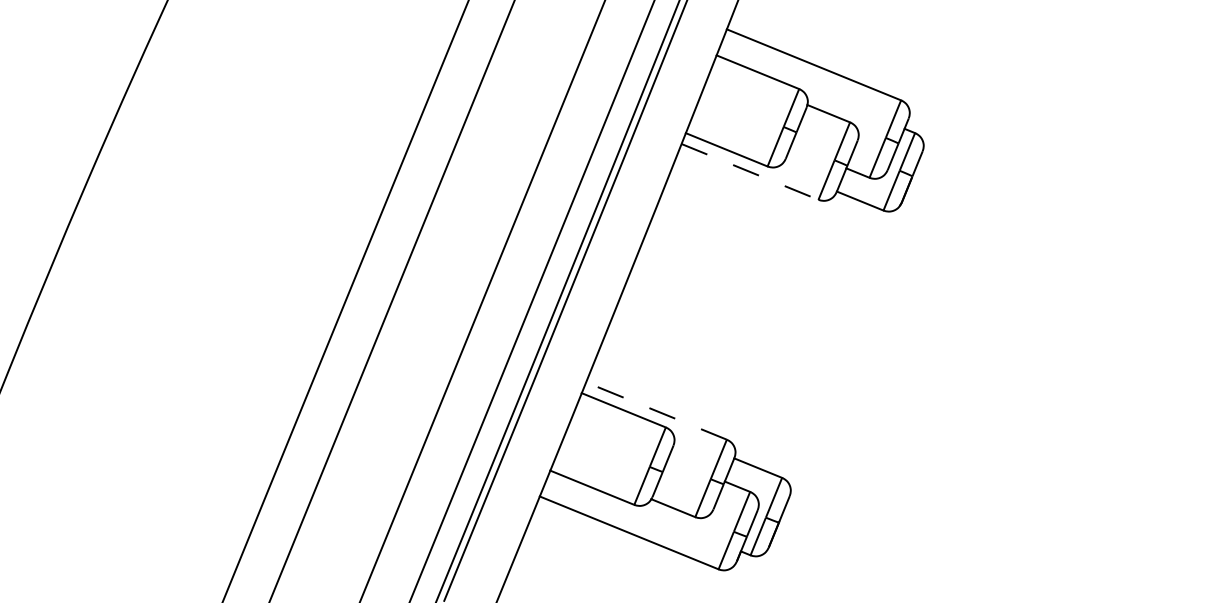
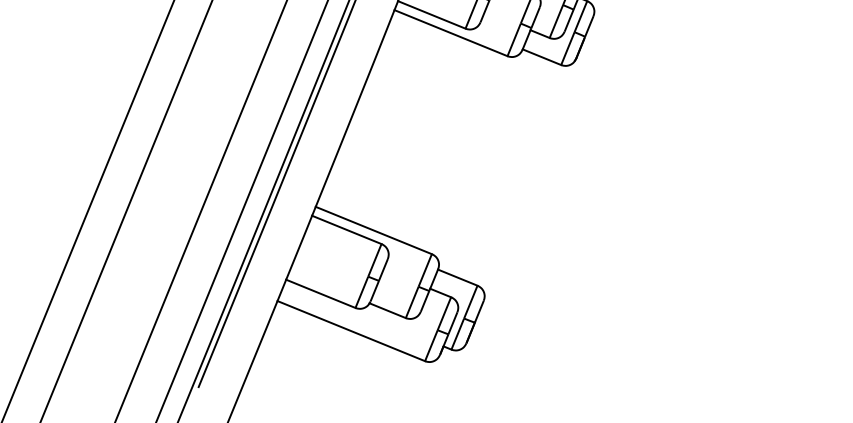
line: (750, 171) -> (451, 32), dashed -> solid
line: (655, 410) -> (372, 230), dashed -> solid

